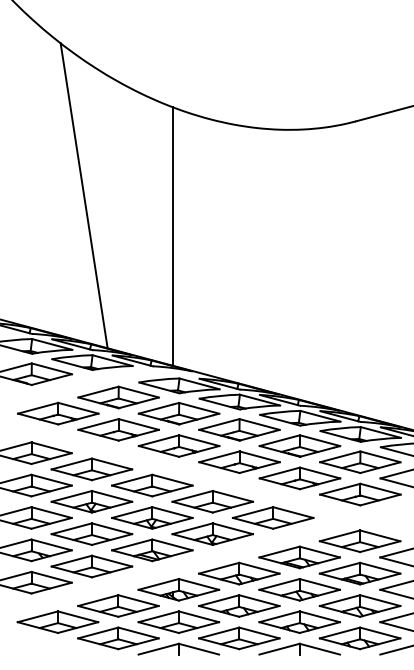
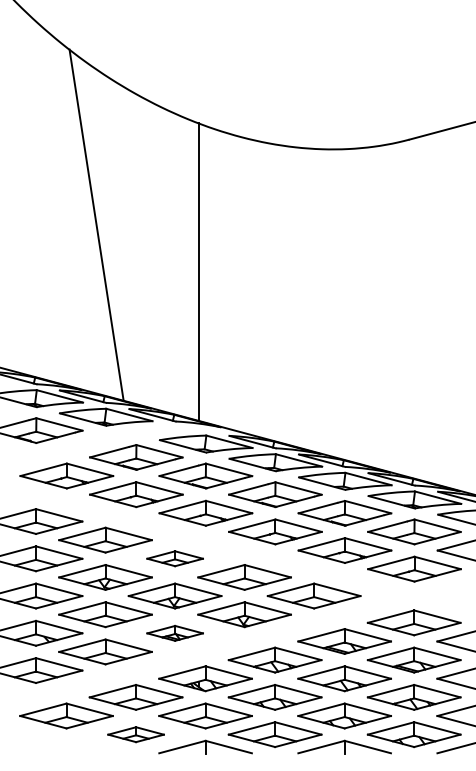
part: (152, 485) -> (175, 558), size x0.6
part: (152, 550) -> (175, 633), size x0.6
part: (118, 638) -> (136, 734), size x0.6

